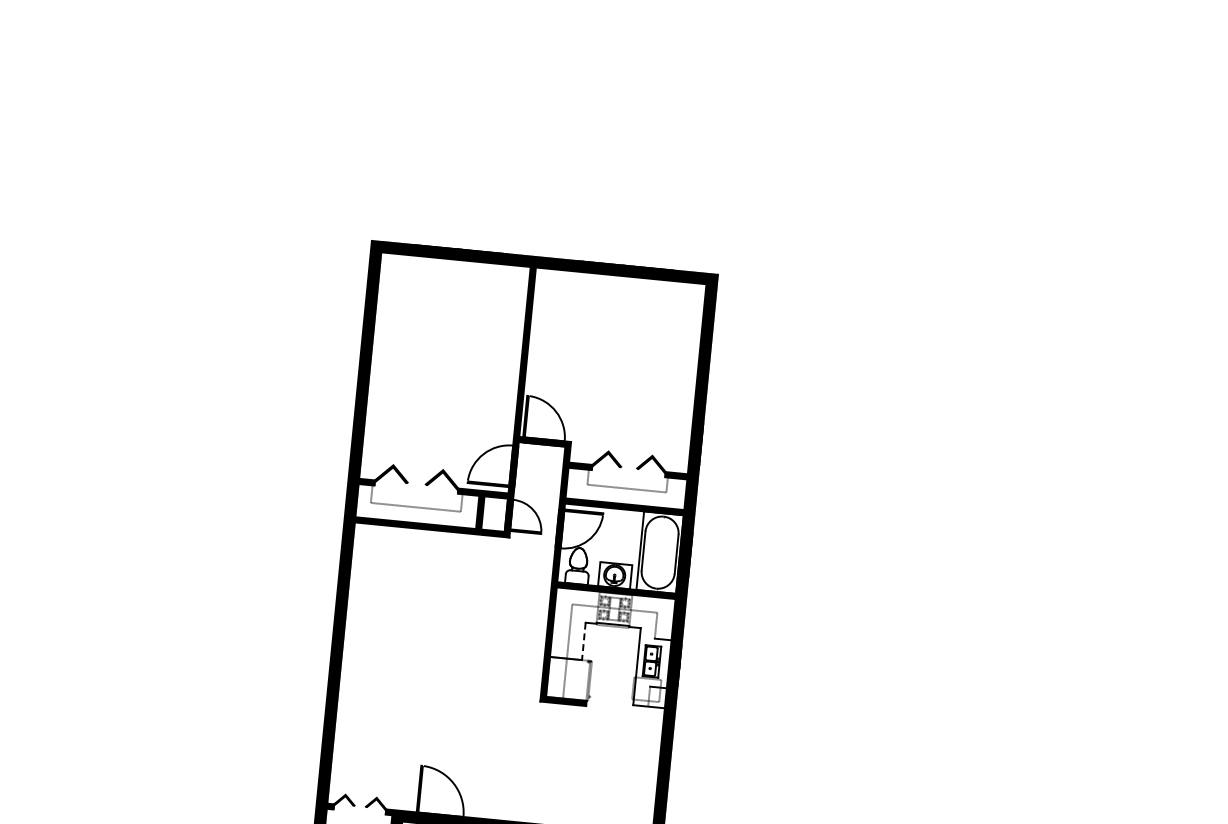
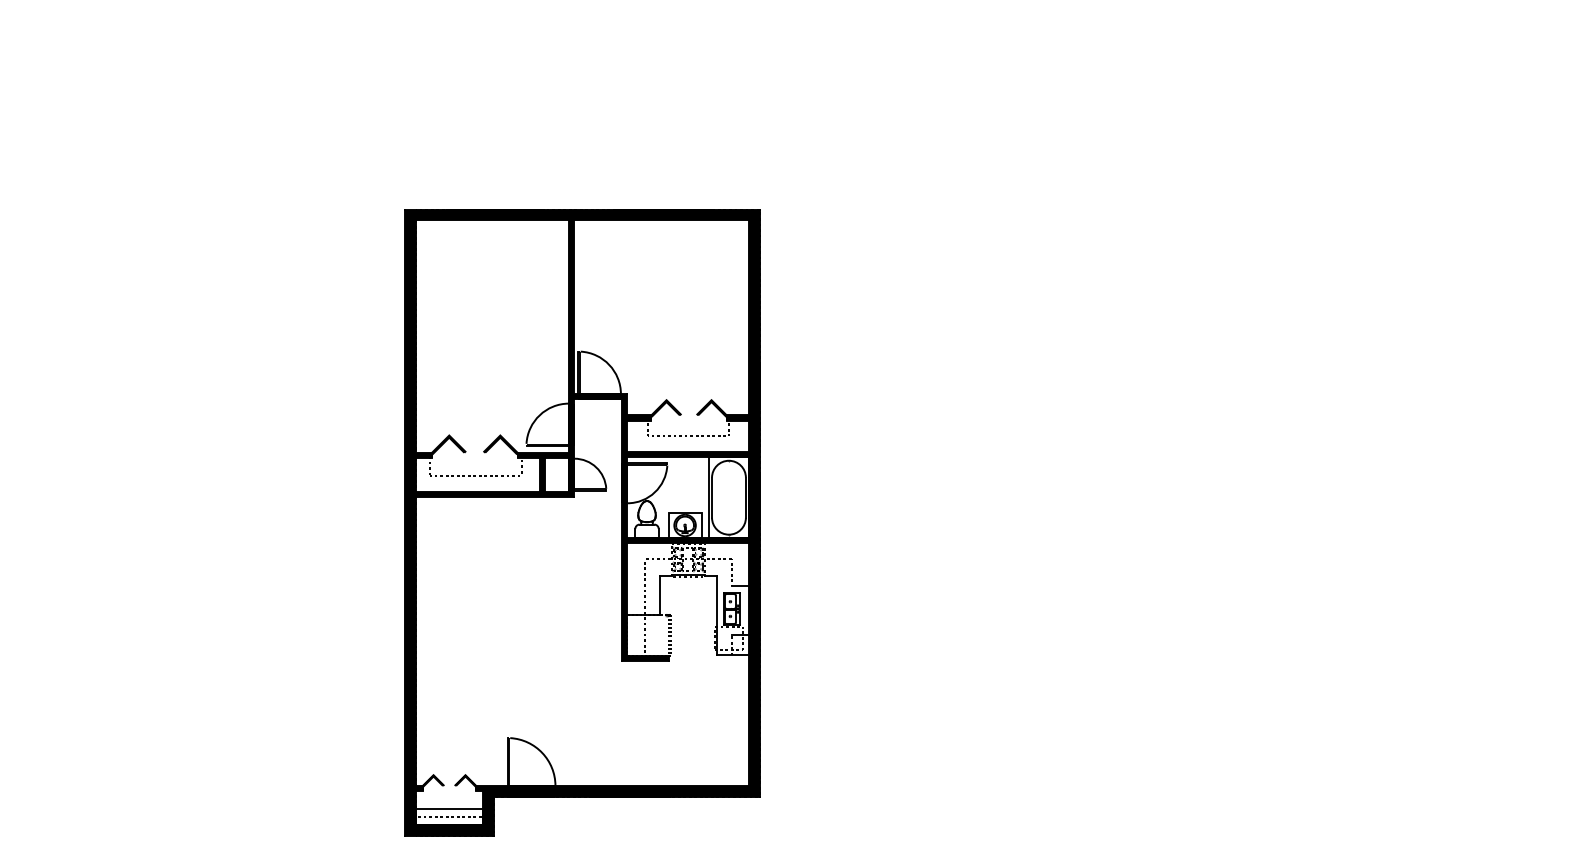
line: (583, 642) -> (660, 596), dashed -> solid

